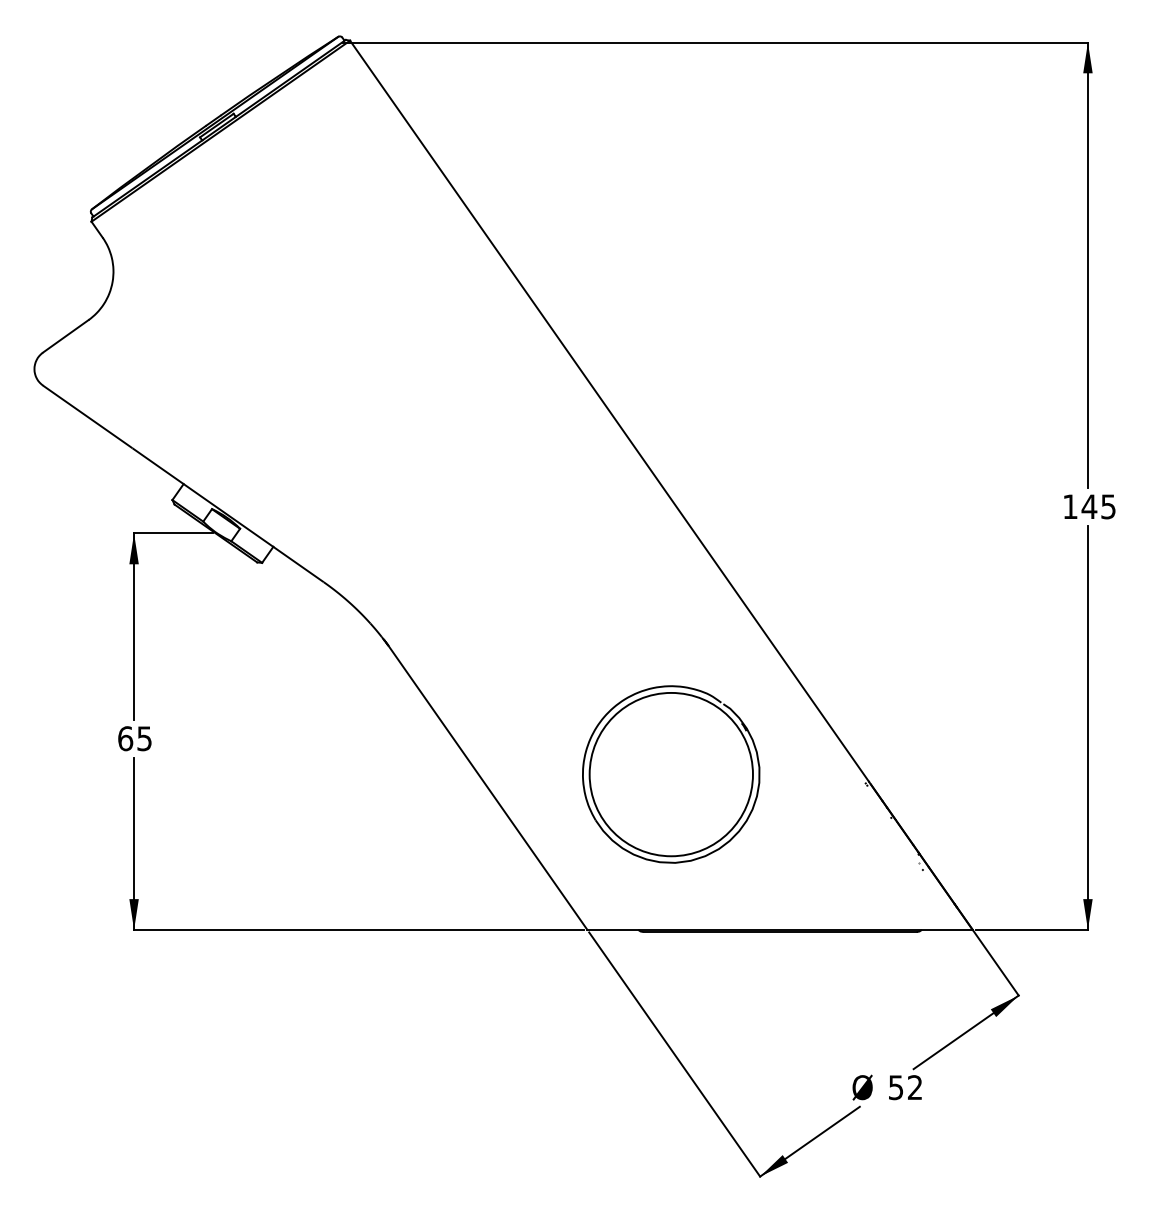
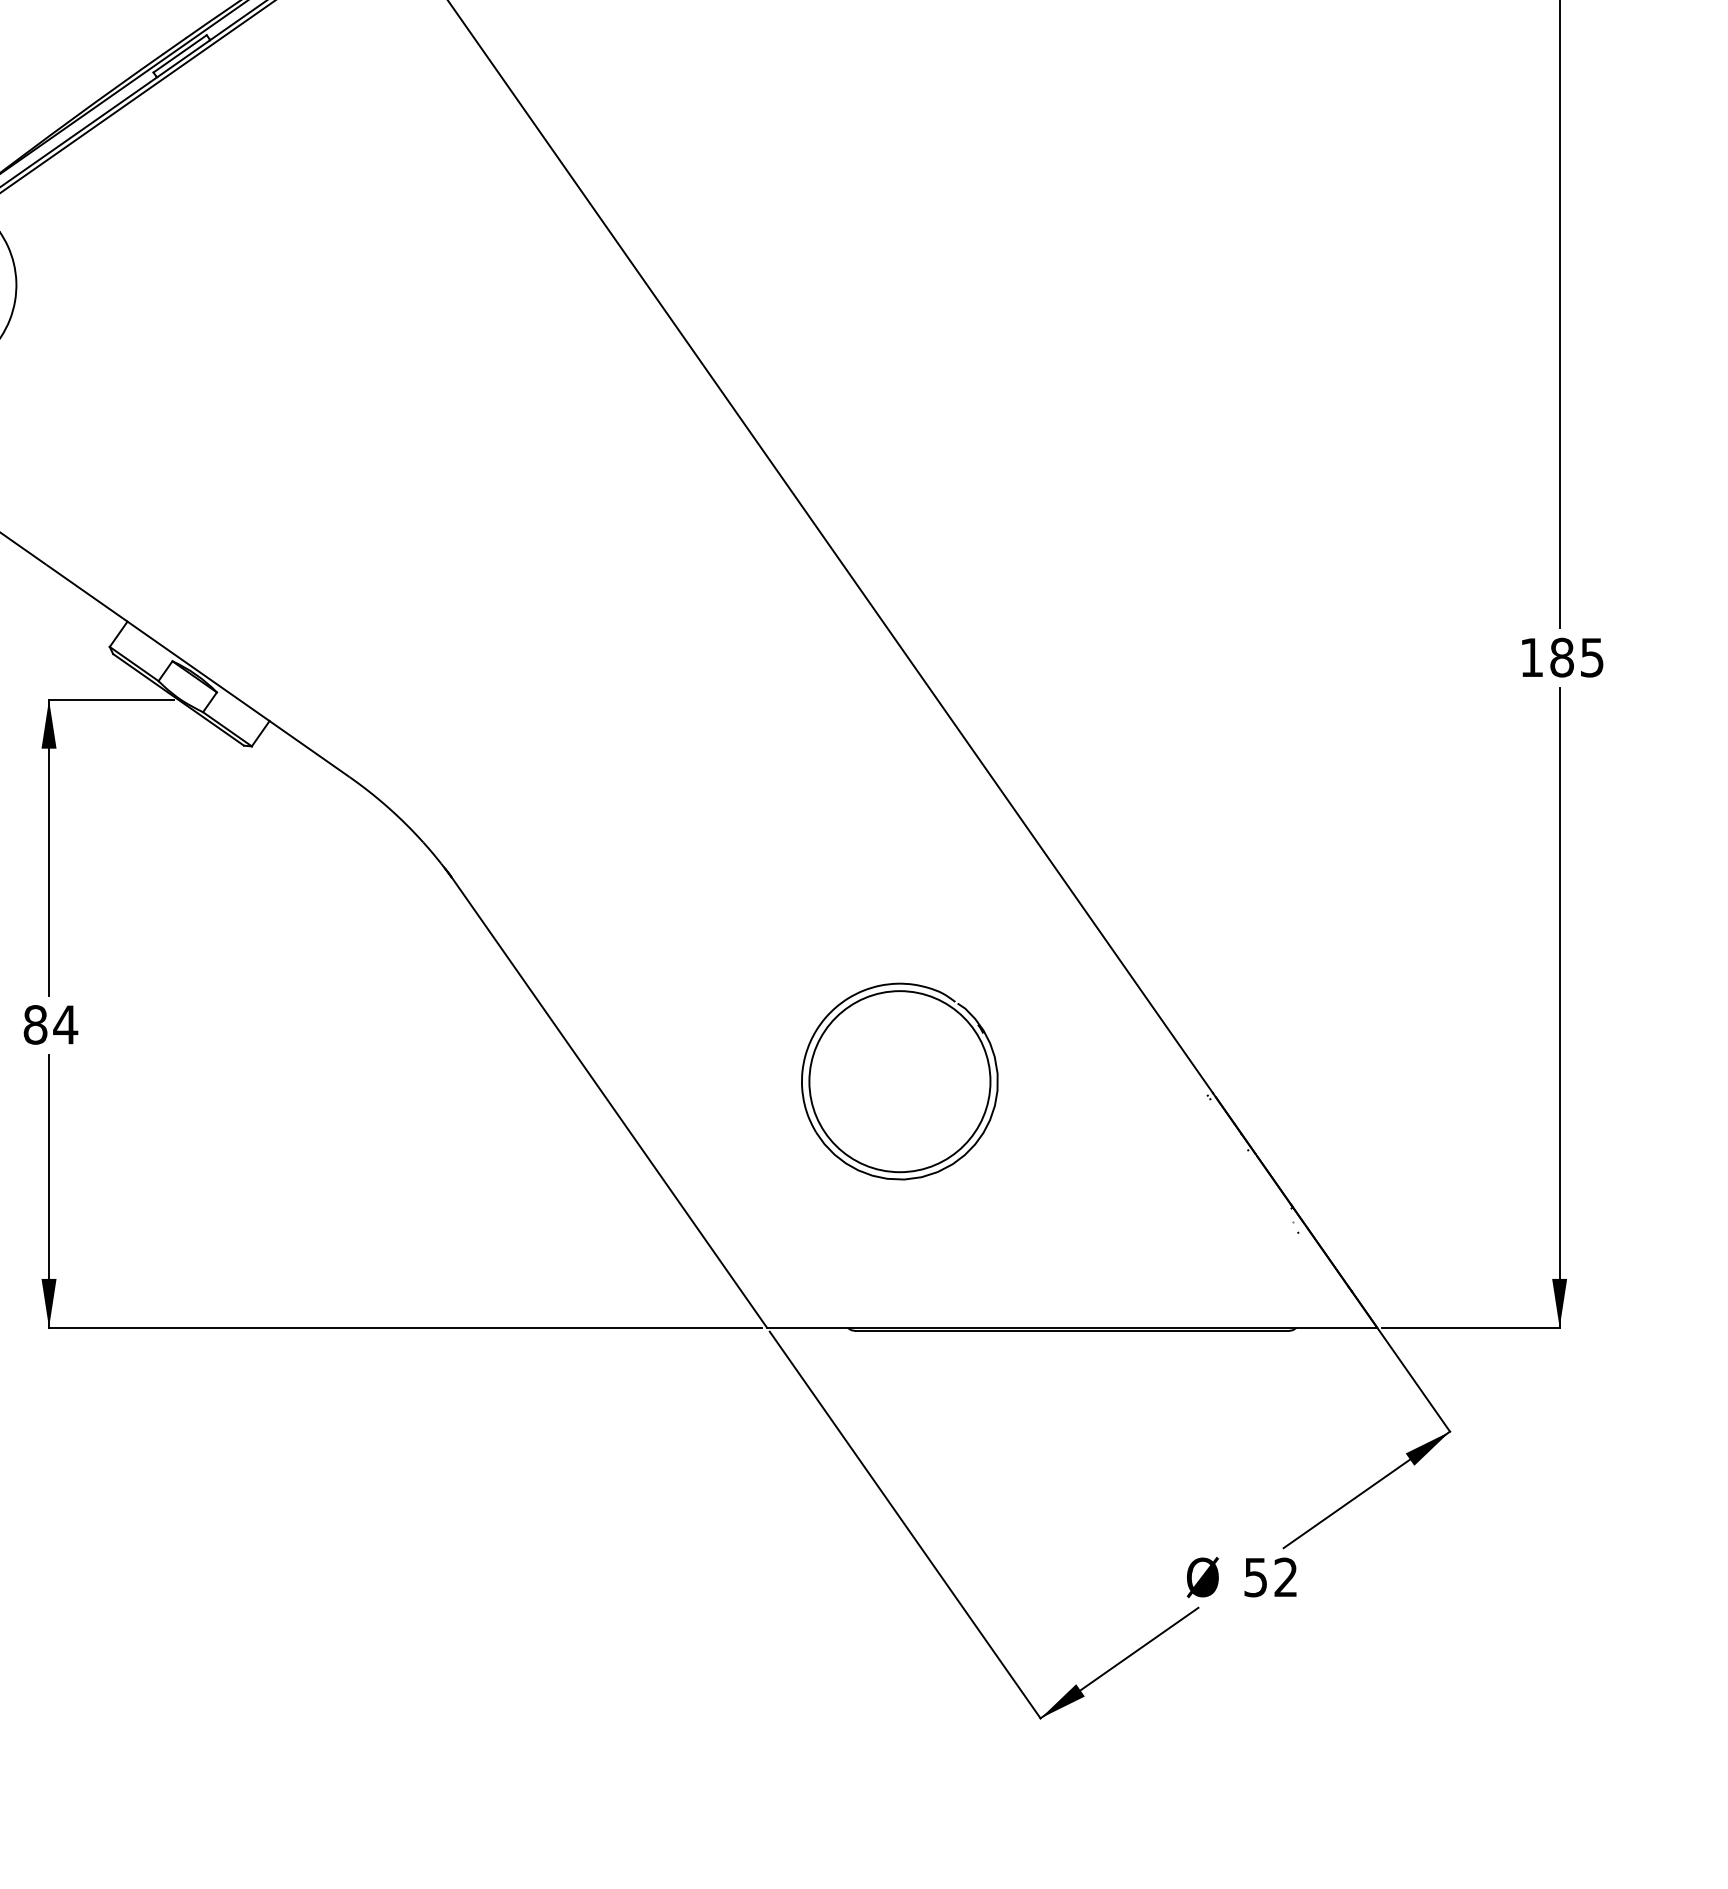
text: (1089, 506) -> (1562, 657), 145 -> 185
text: (135, 738) -> (51, 1024), 65 -> 84
part: (671, 774) -> (900, 1081), size x0.7

